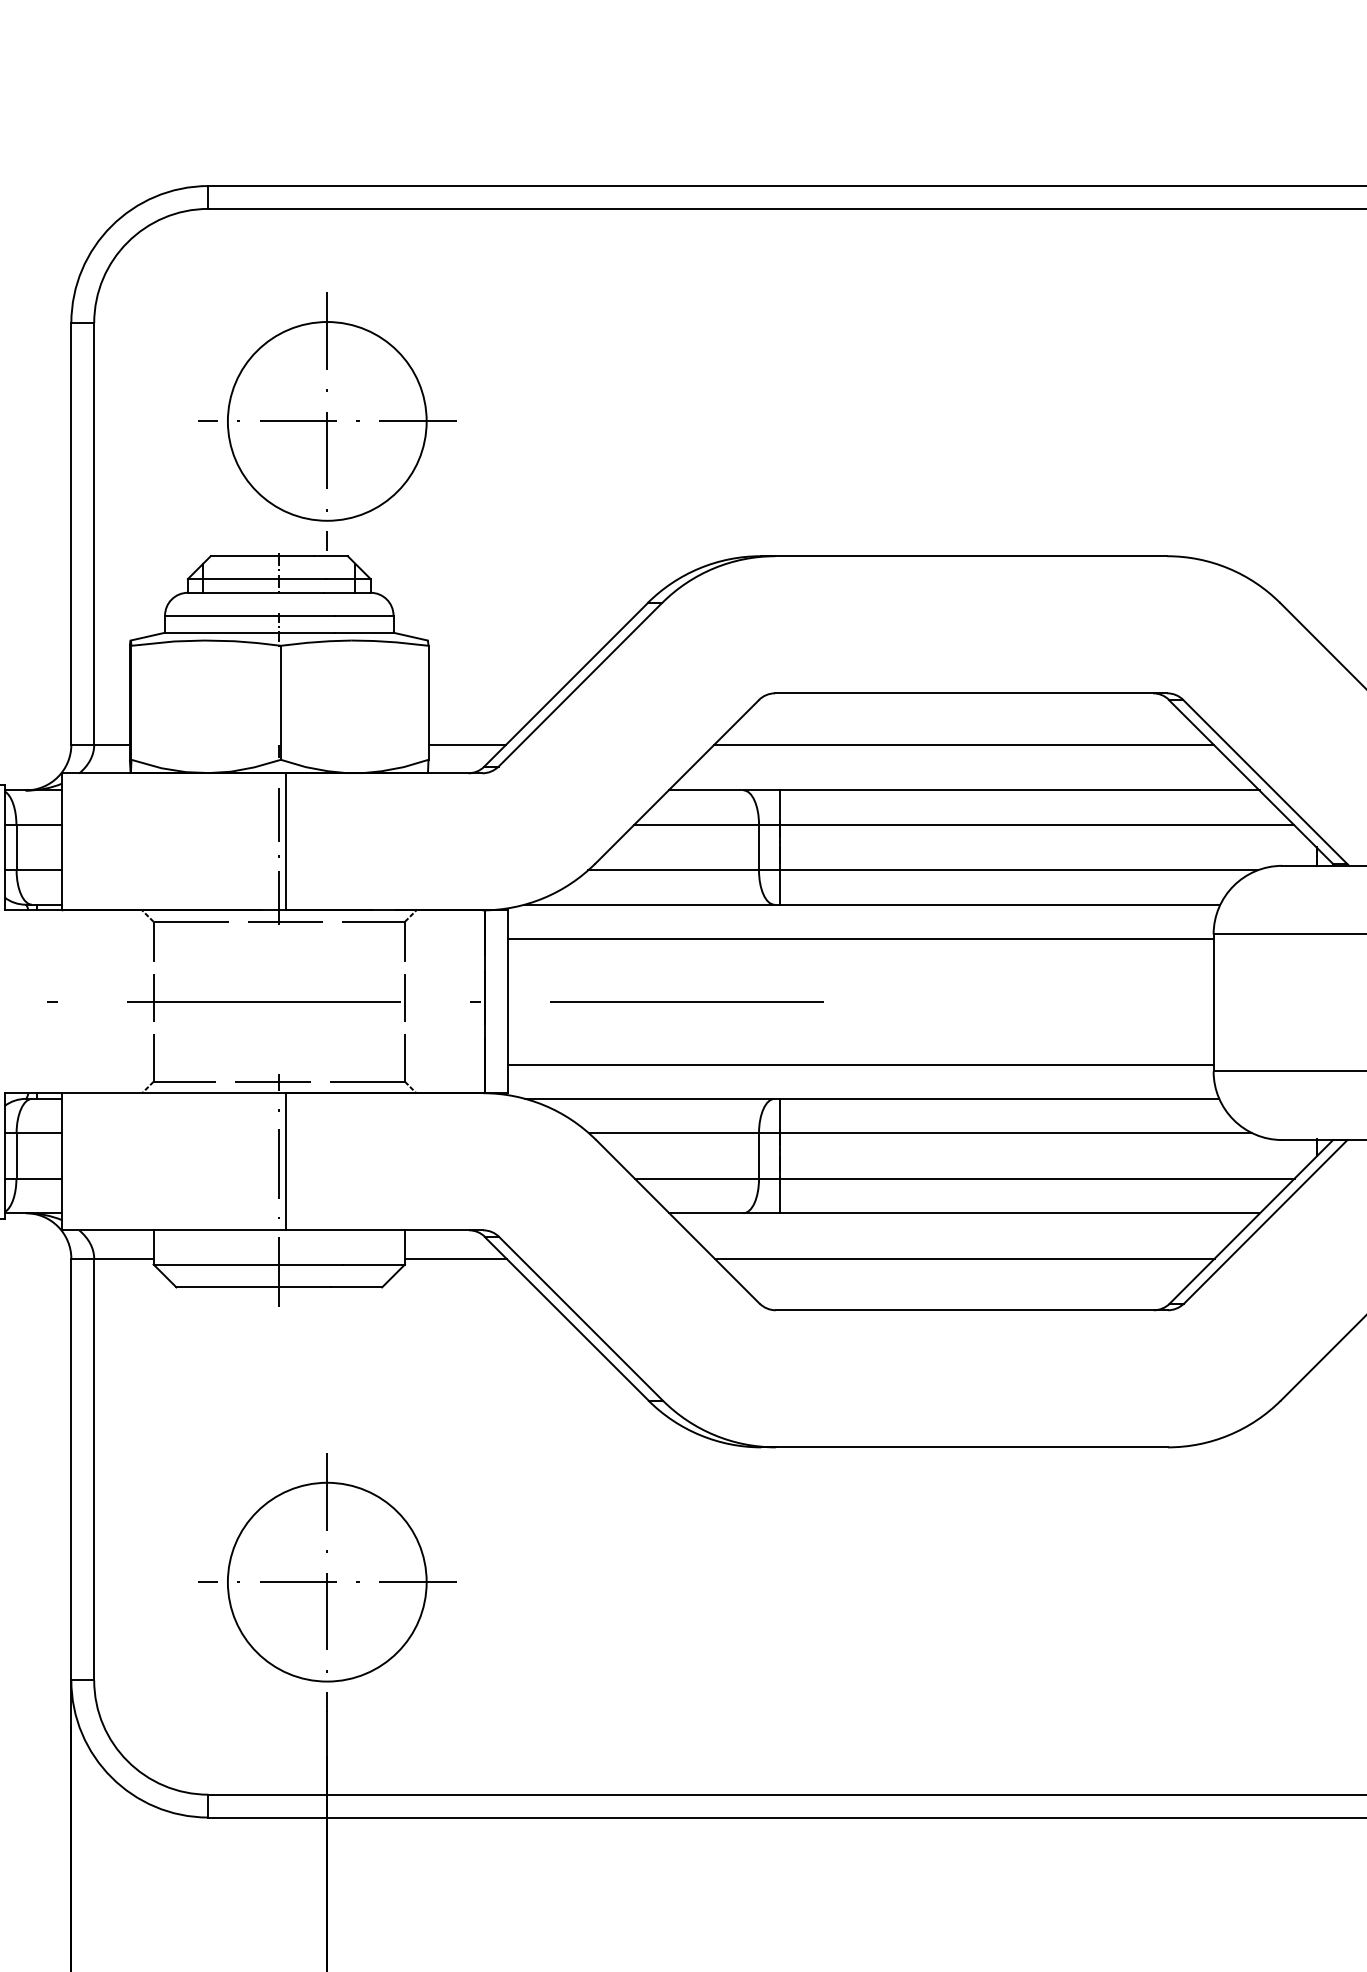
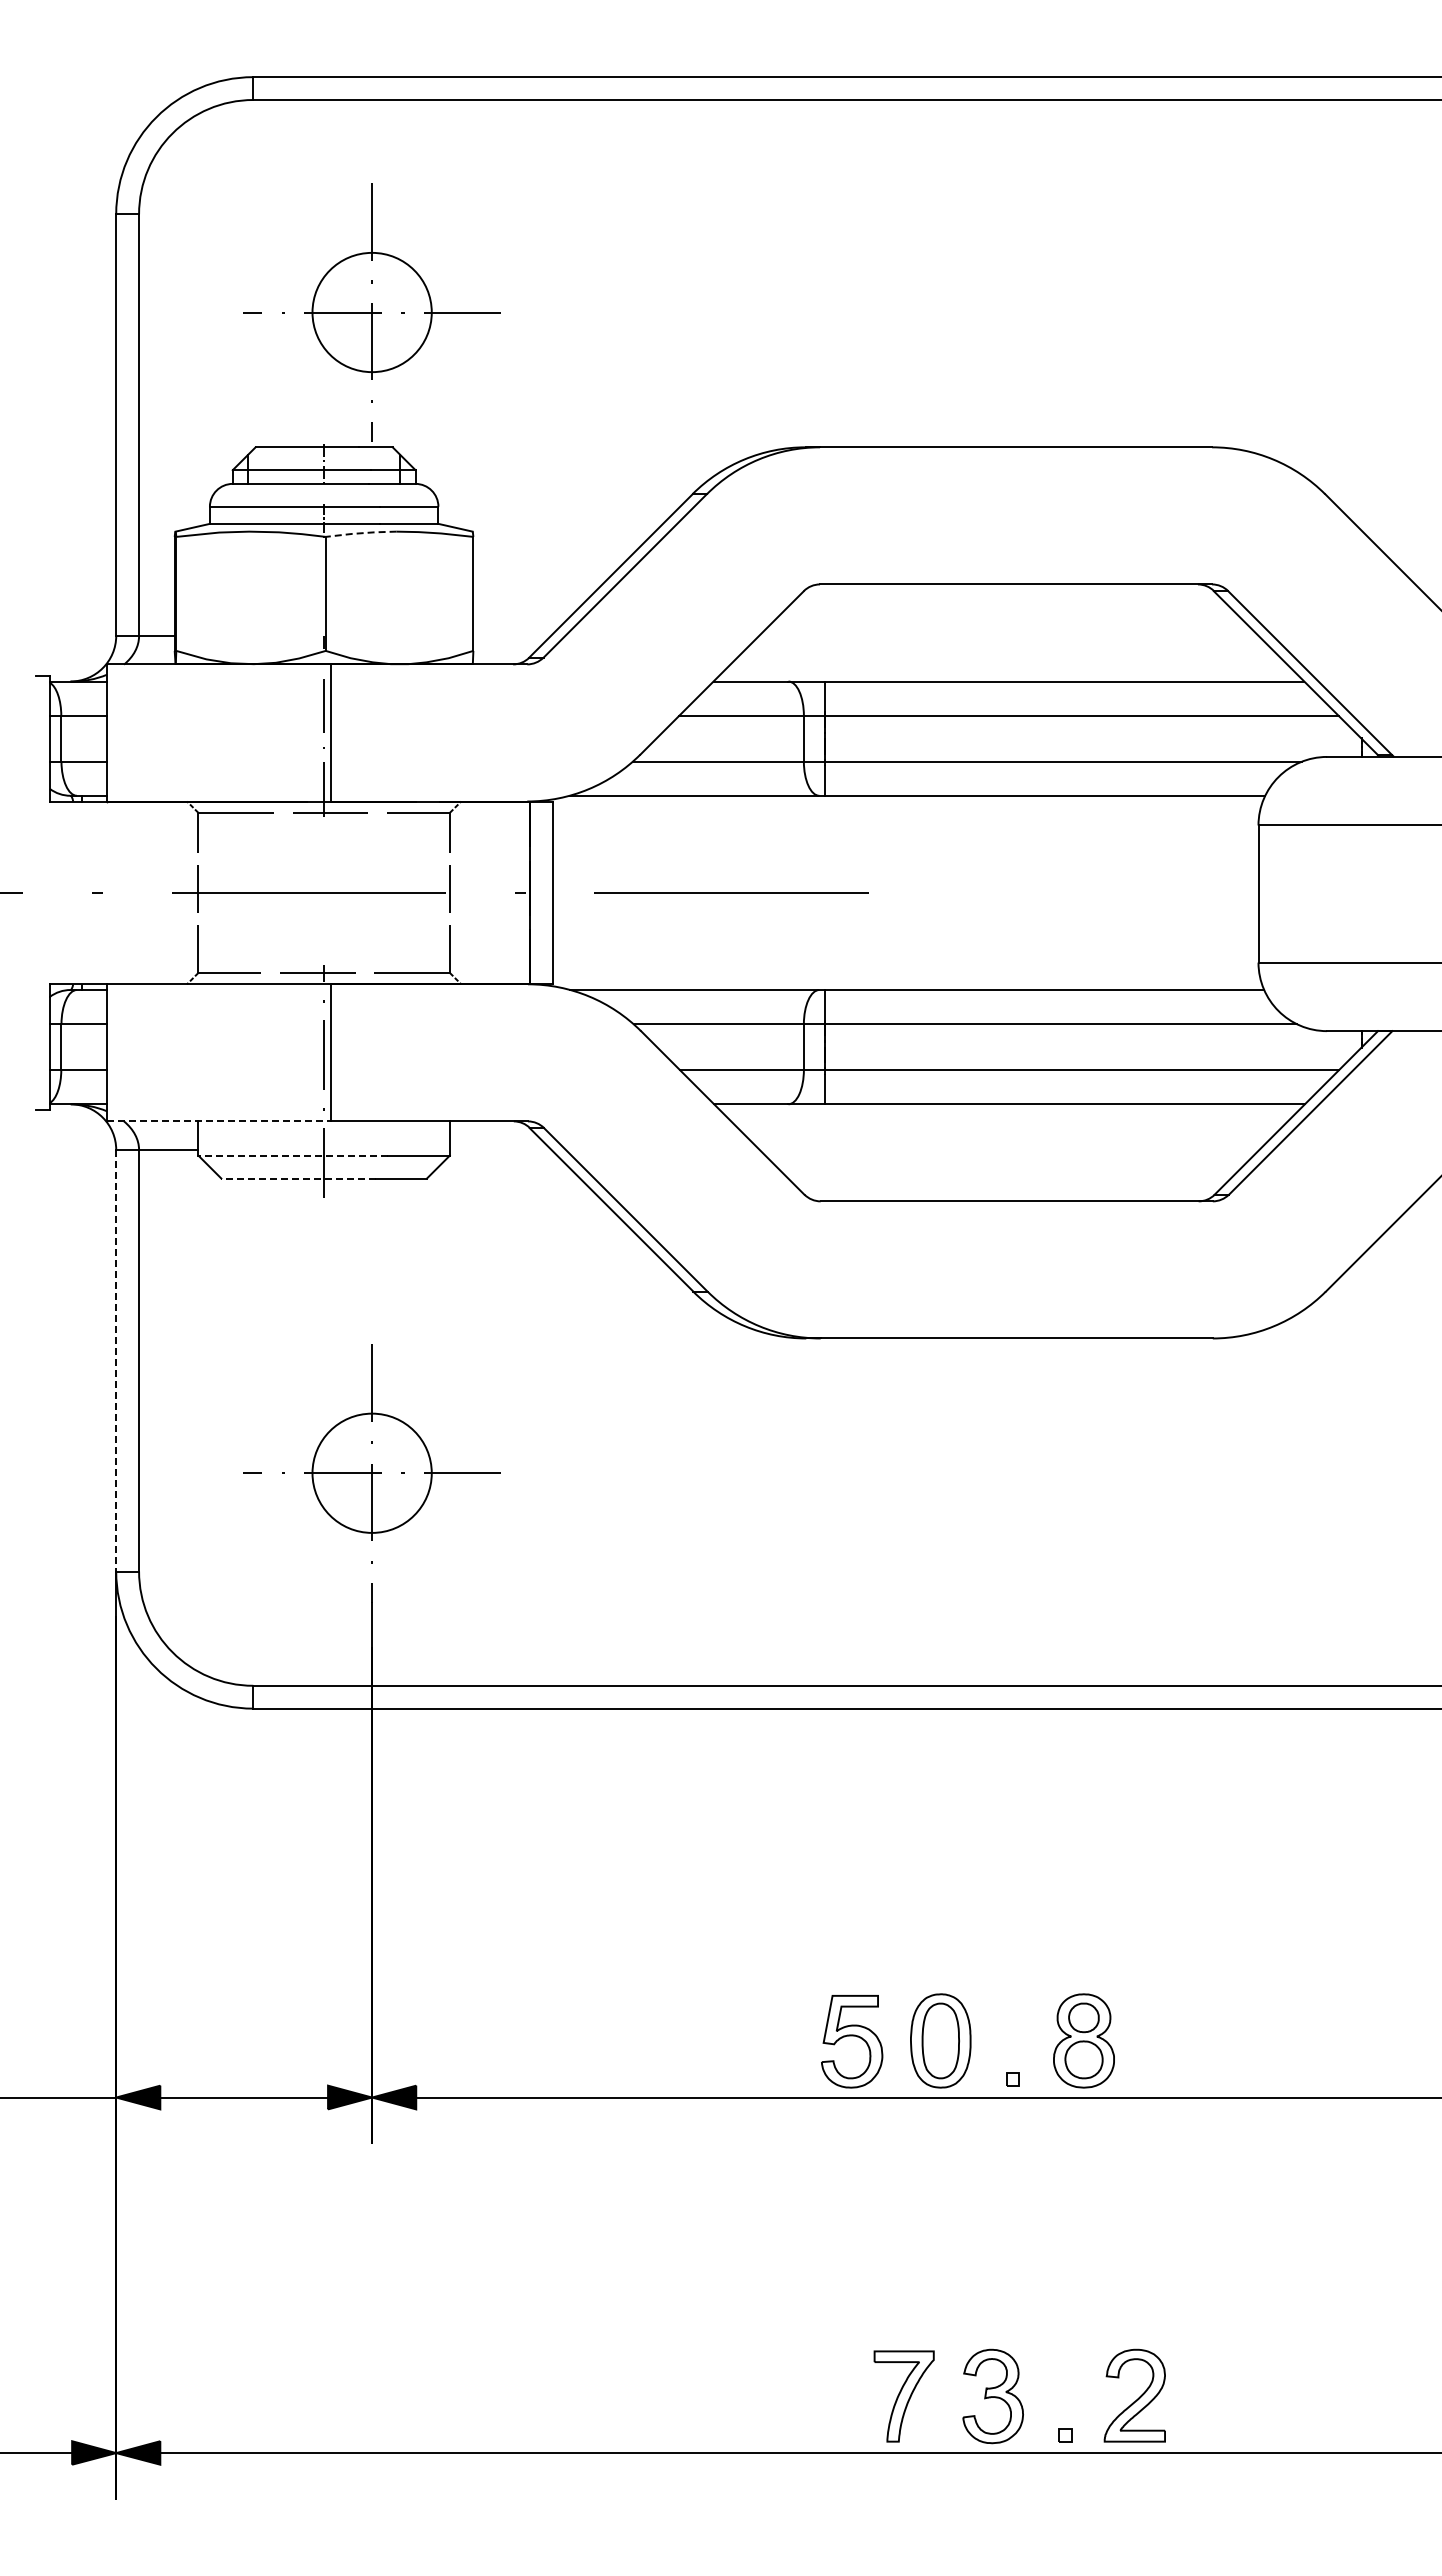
circle: (326, 421) -> (371, 312), size x0.6
line: (315, 642) -> (360, 533), solid -> dashed
line: (467, 744) -> (512, 635), removed
line: (963, 744) -> (1008, 635), removed
line: (860, 939) -> (905, 830), removed
line: (860, 1064) -> (905, 955), removed
line: (174, 1230) -> (219, 1121), solid -> dashed
line: (455, 1258) -> (500, 1149), removed
line: (964, 1258) -> (1009, 1149), removed
line: (248, 1264) -> (293, 1155), solid -> dashed
line: (253, 1287) -> (298, 1178), solid -> dashed
line: (71, 1469) -> (116, 1360), solid -> dashed
circle: (326, 1581) -> (371, 1472), size x0.6

